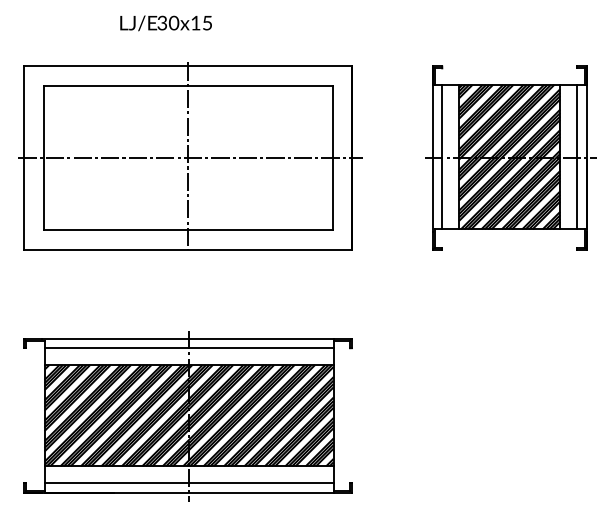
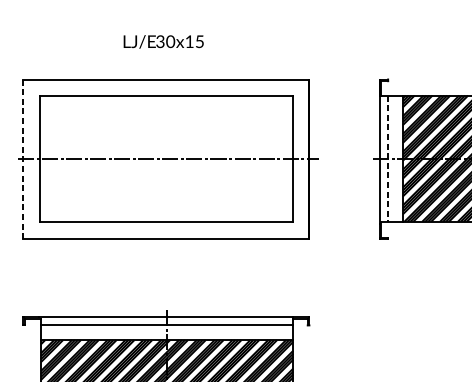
text: (165, 23) -> (163, 42), moved
line: (188, 155) -> (166, 157), removed
line: (24, 157) -> (23, 158), solid -> dashed
line: (442, 157) -> (388, 158), solid -> dashed

